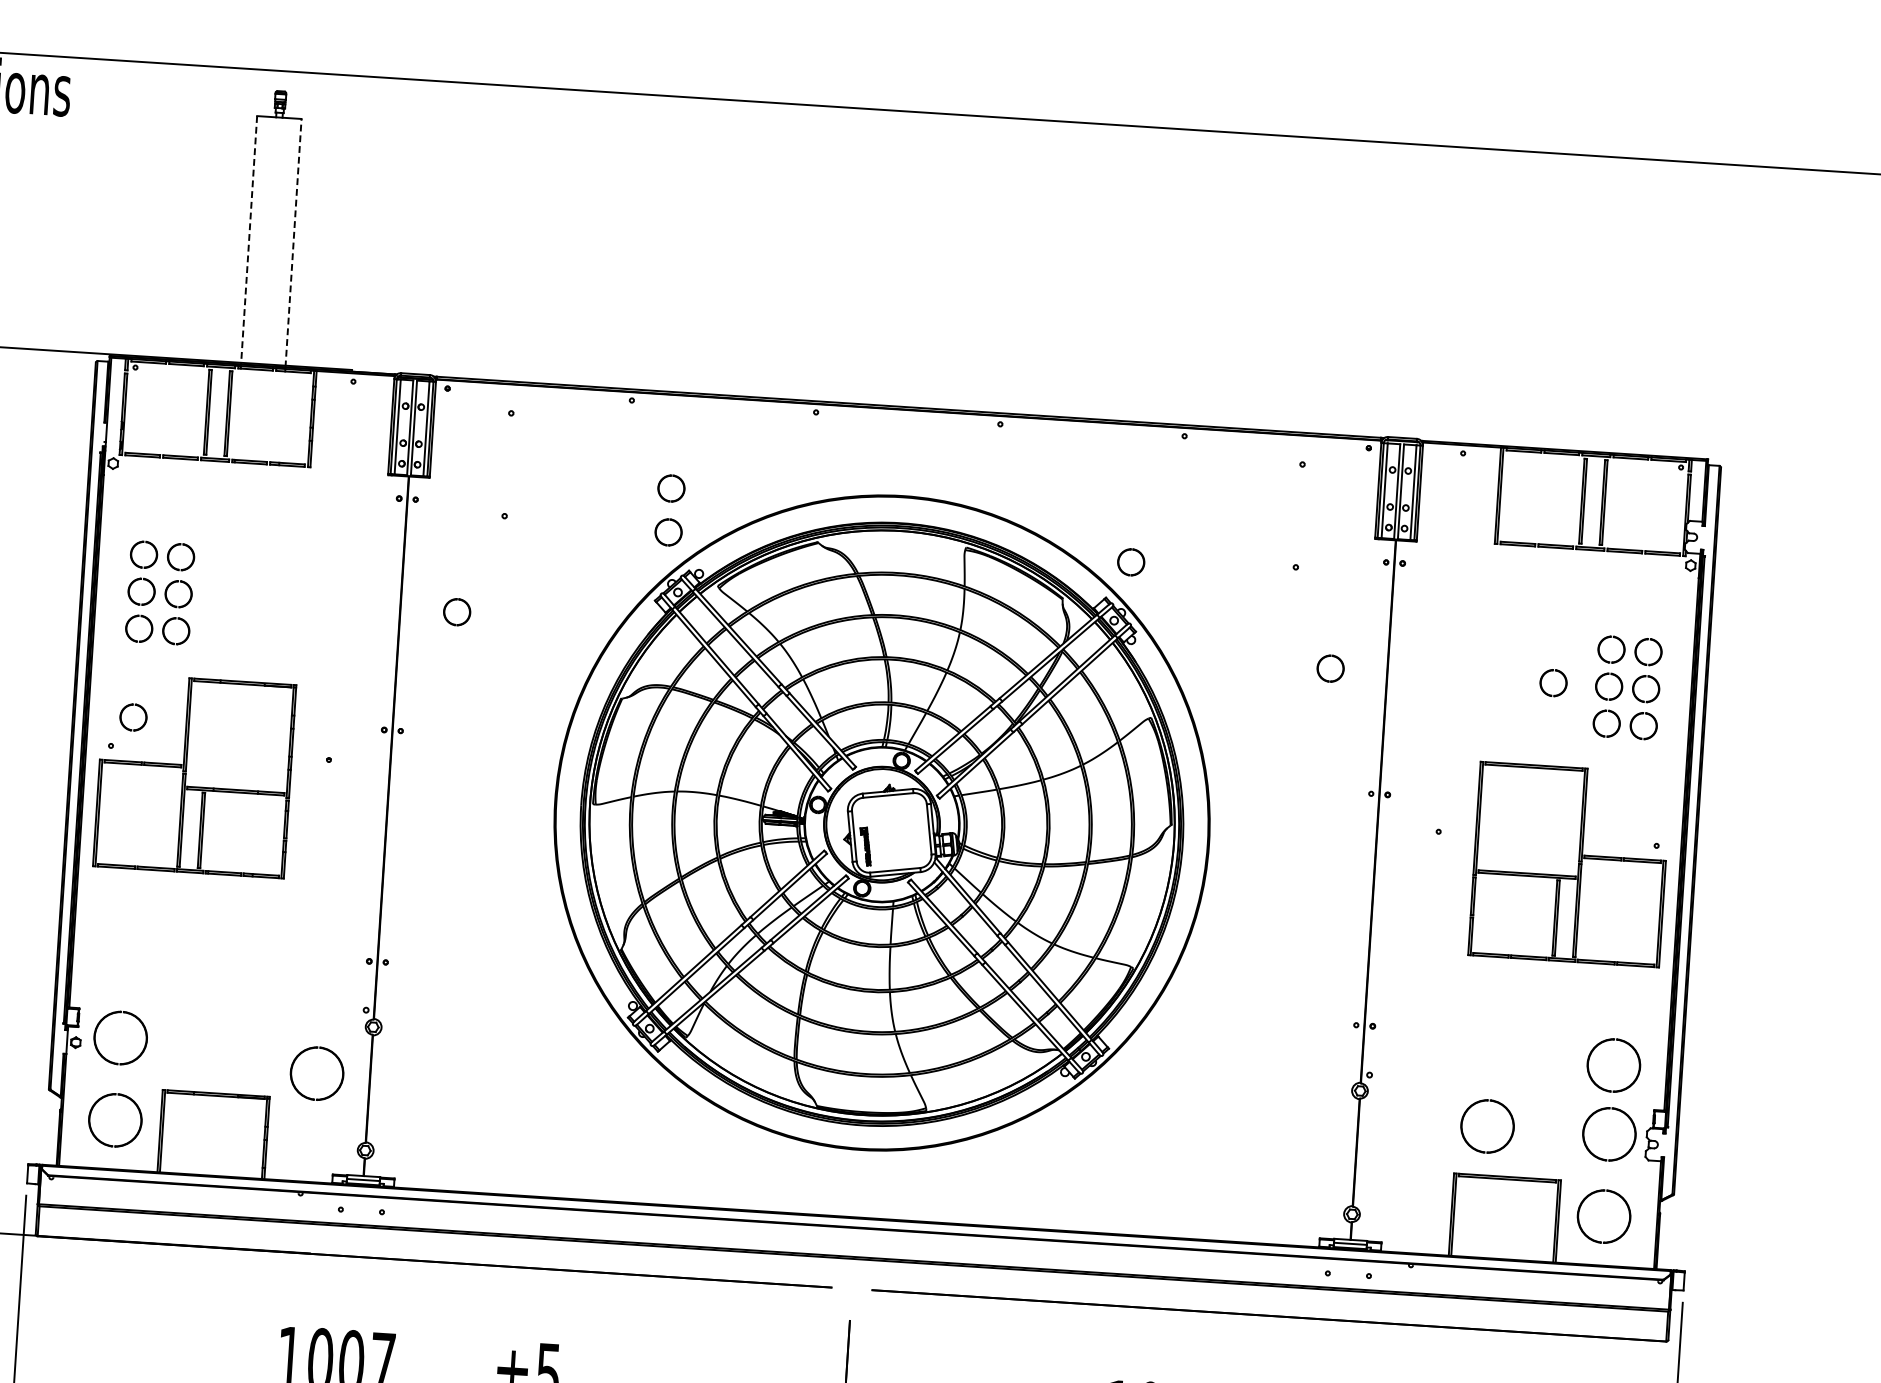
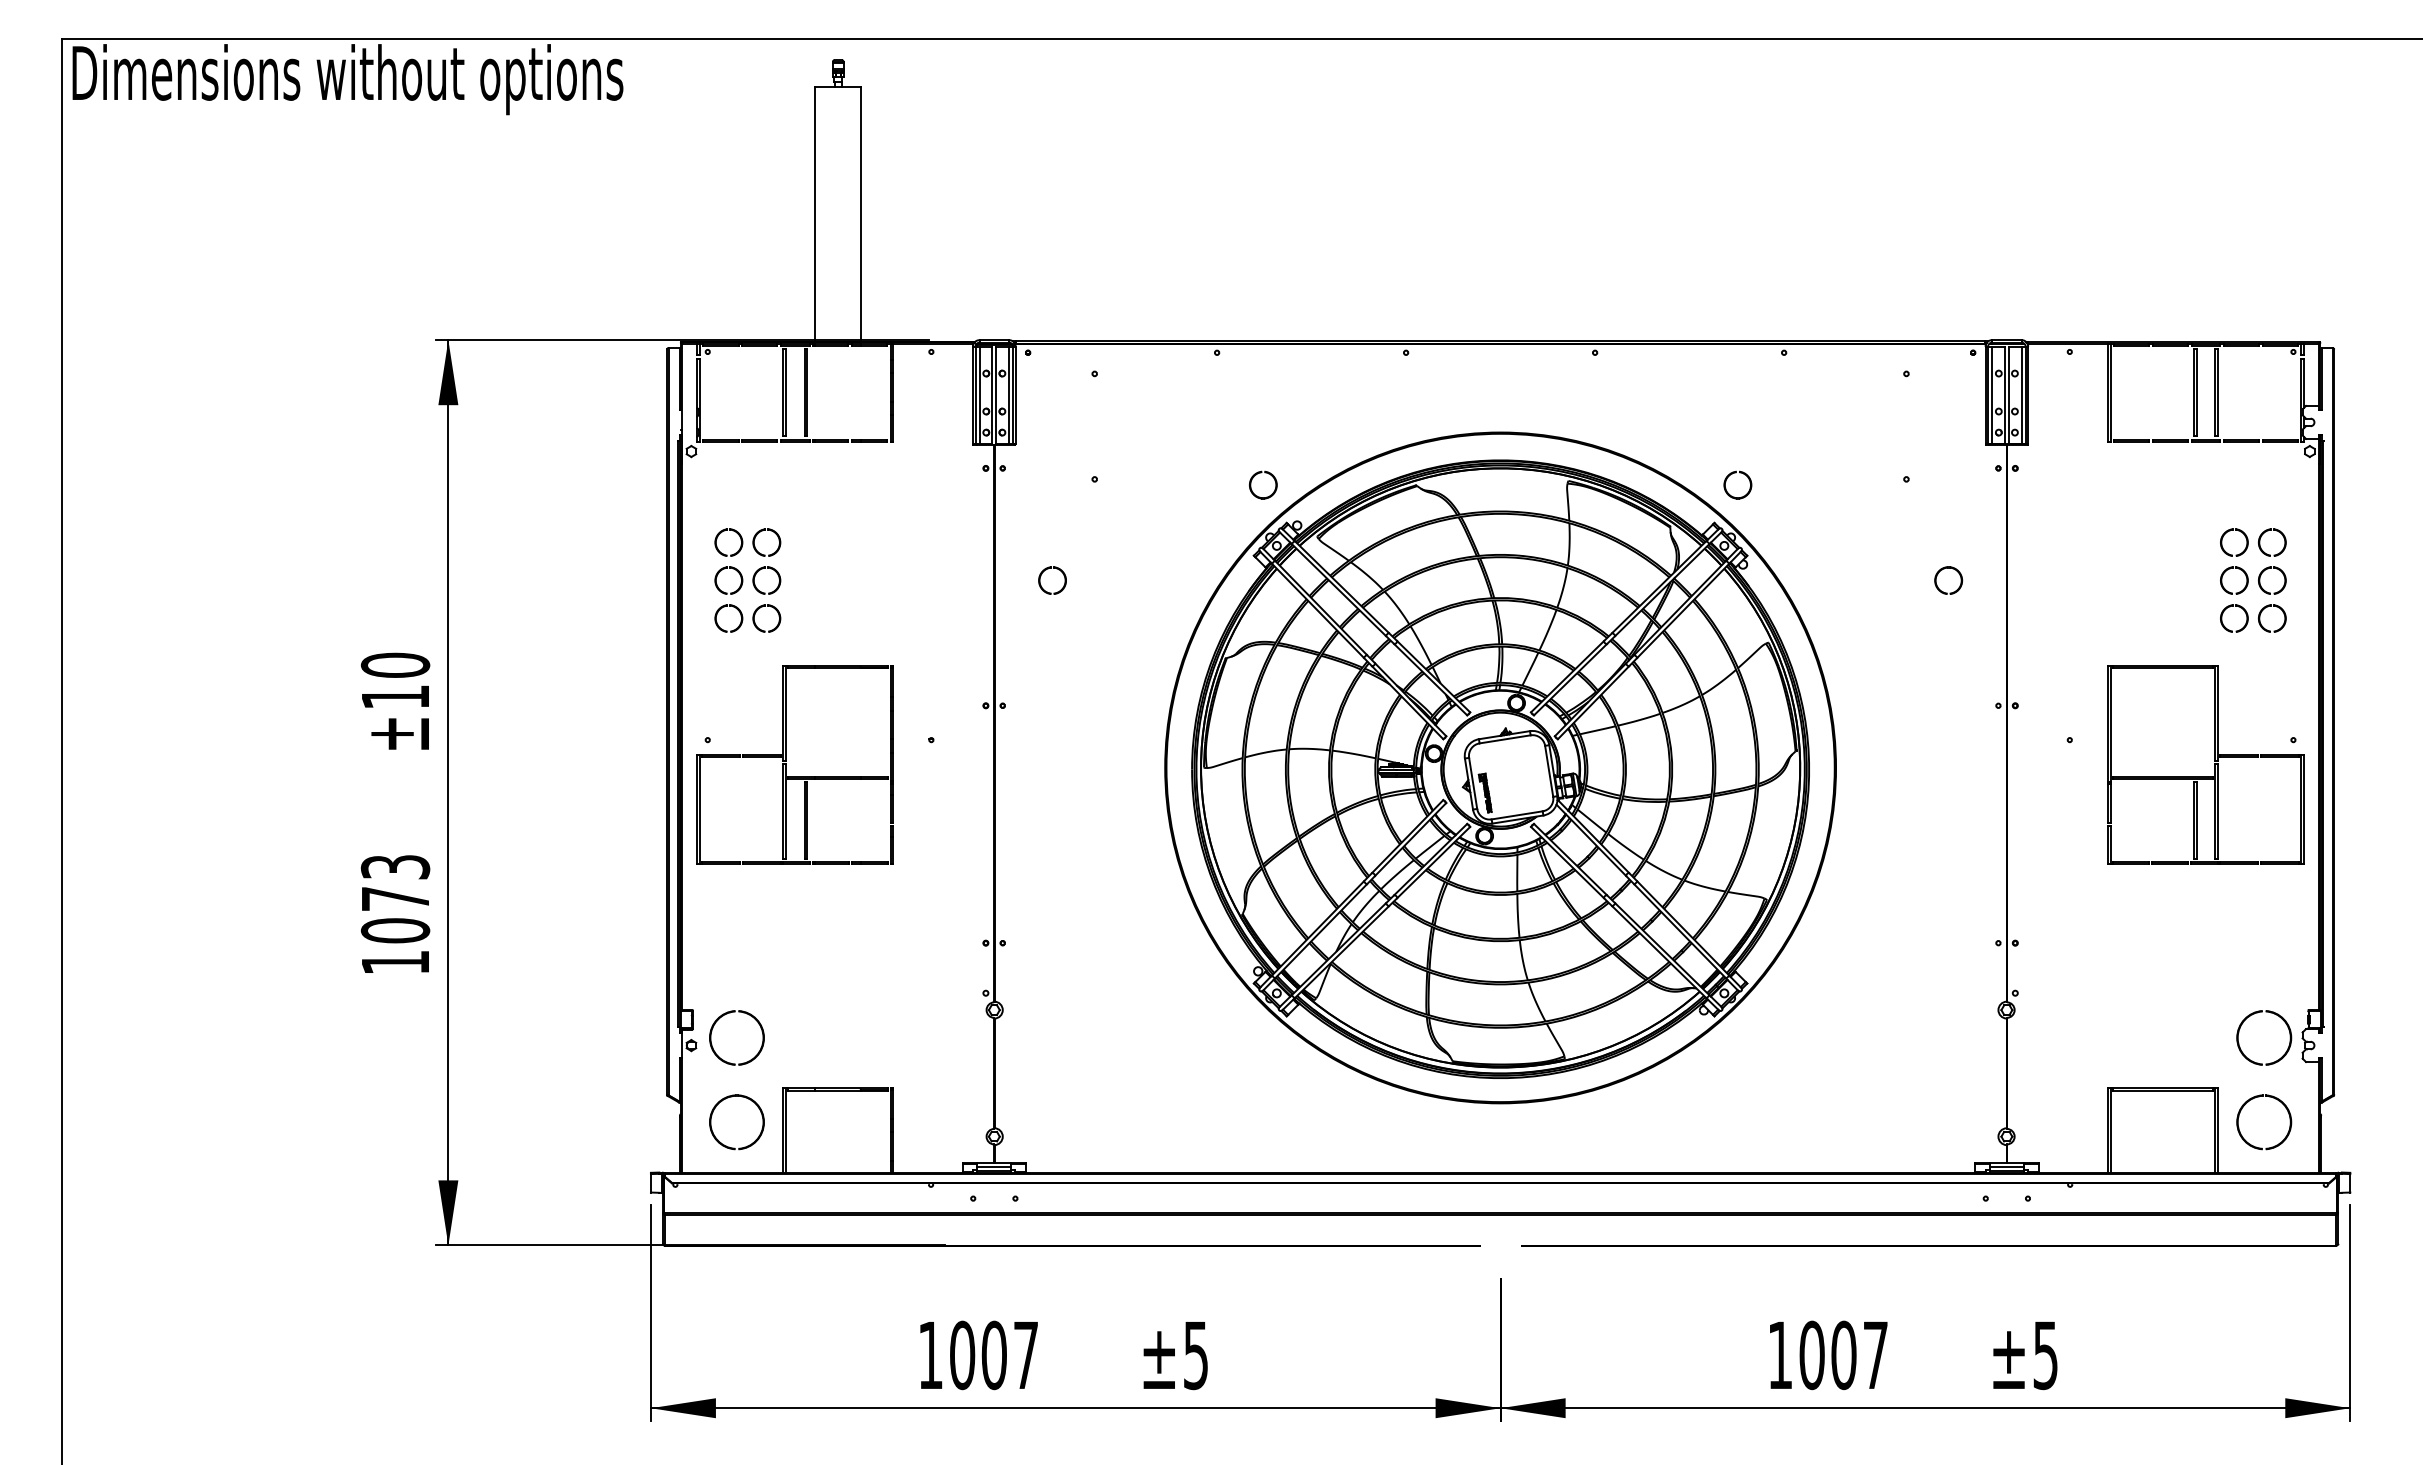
line: (249, 240) -> (815, 214), dashed -> solid
line: (294, 242) -> (861, 213), dashed -> solid
part: (670, 477) -> (1261, 428), removed
part: (1560, 673) -> (2183, 570), removed
part: (124, 710) -> (719, 702), removed
part: (1638, 1067) -> (2289, 967), removed
part: (293, 1081) -> (916, 1070), removed
part: (1495, 1103) -> (2145, 1013), removed

